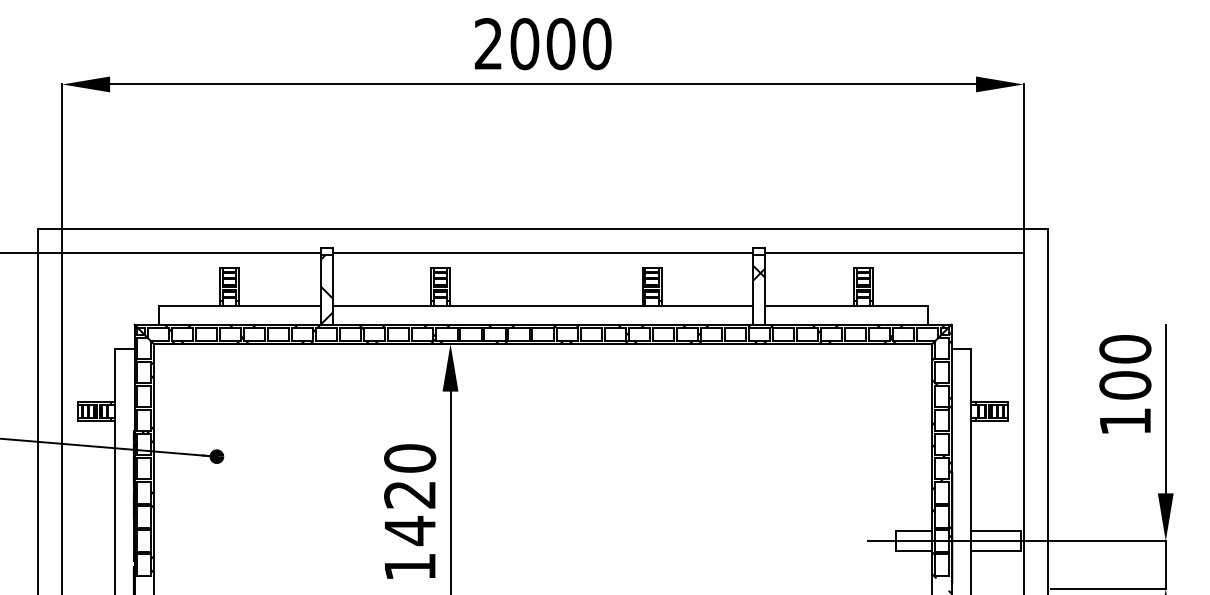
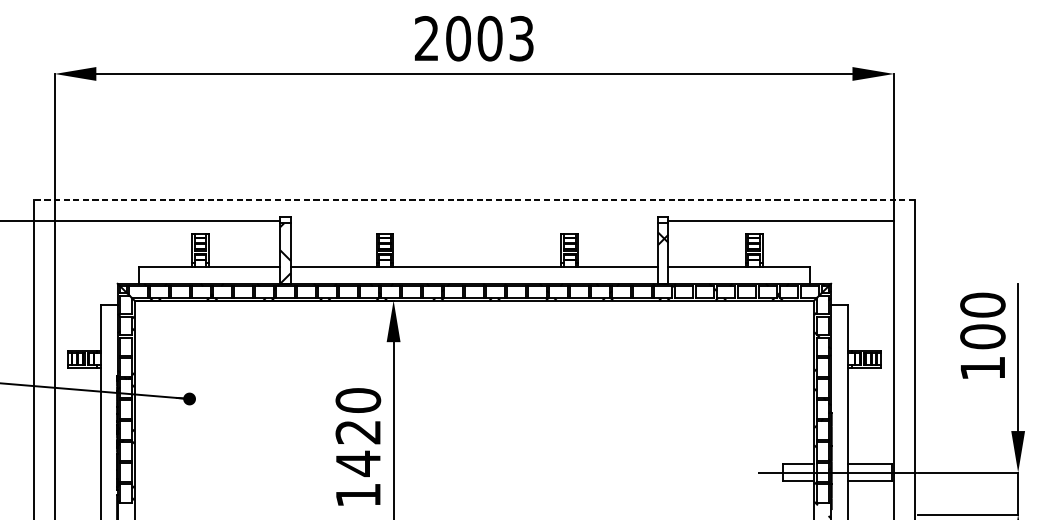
text: (597, 44) -> (521, 39), 2000 -> 2003
line: (543, 228) -> (474, 199), solid -> dashed
line: (542, 252) -> (473, 220), removed

